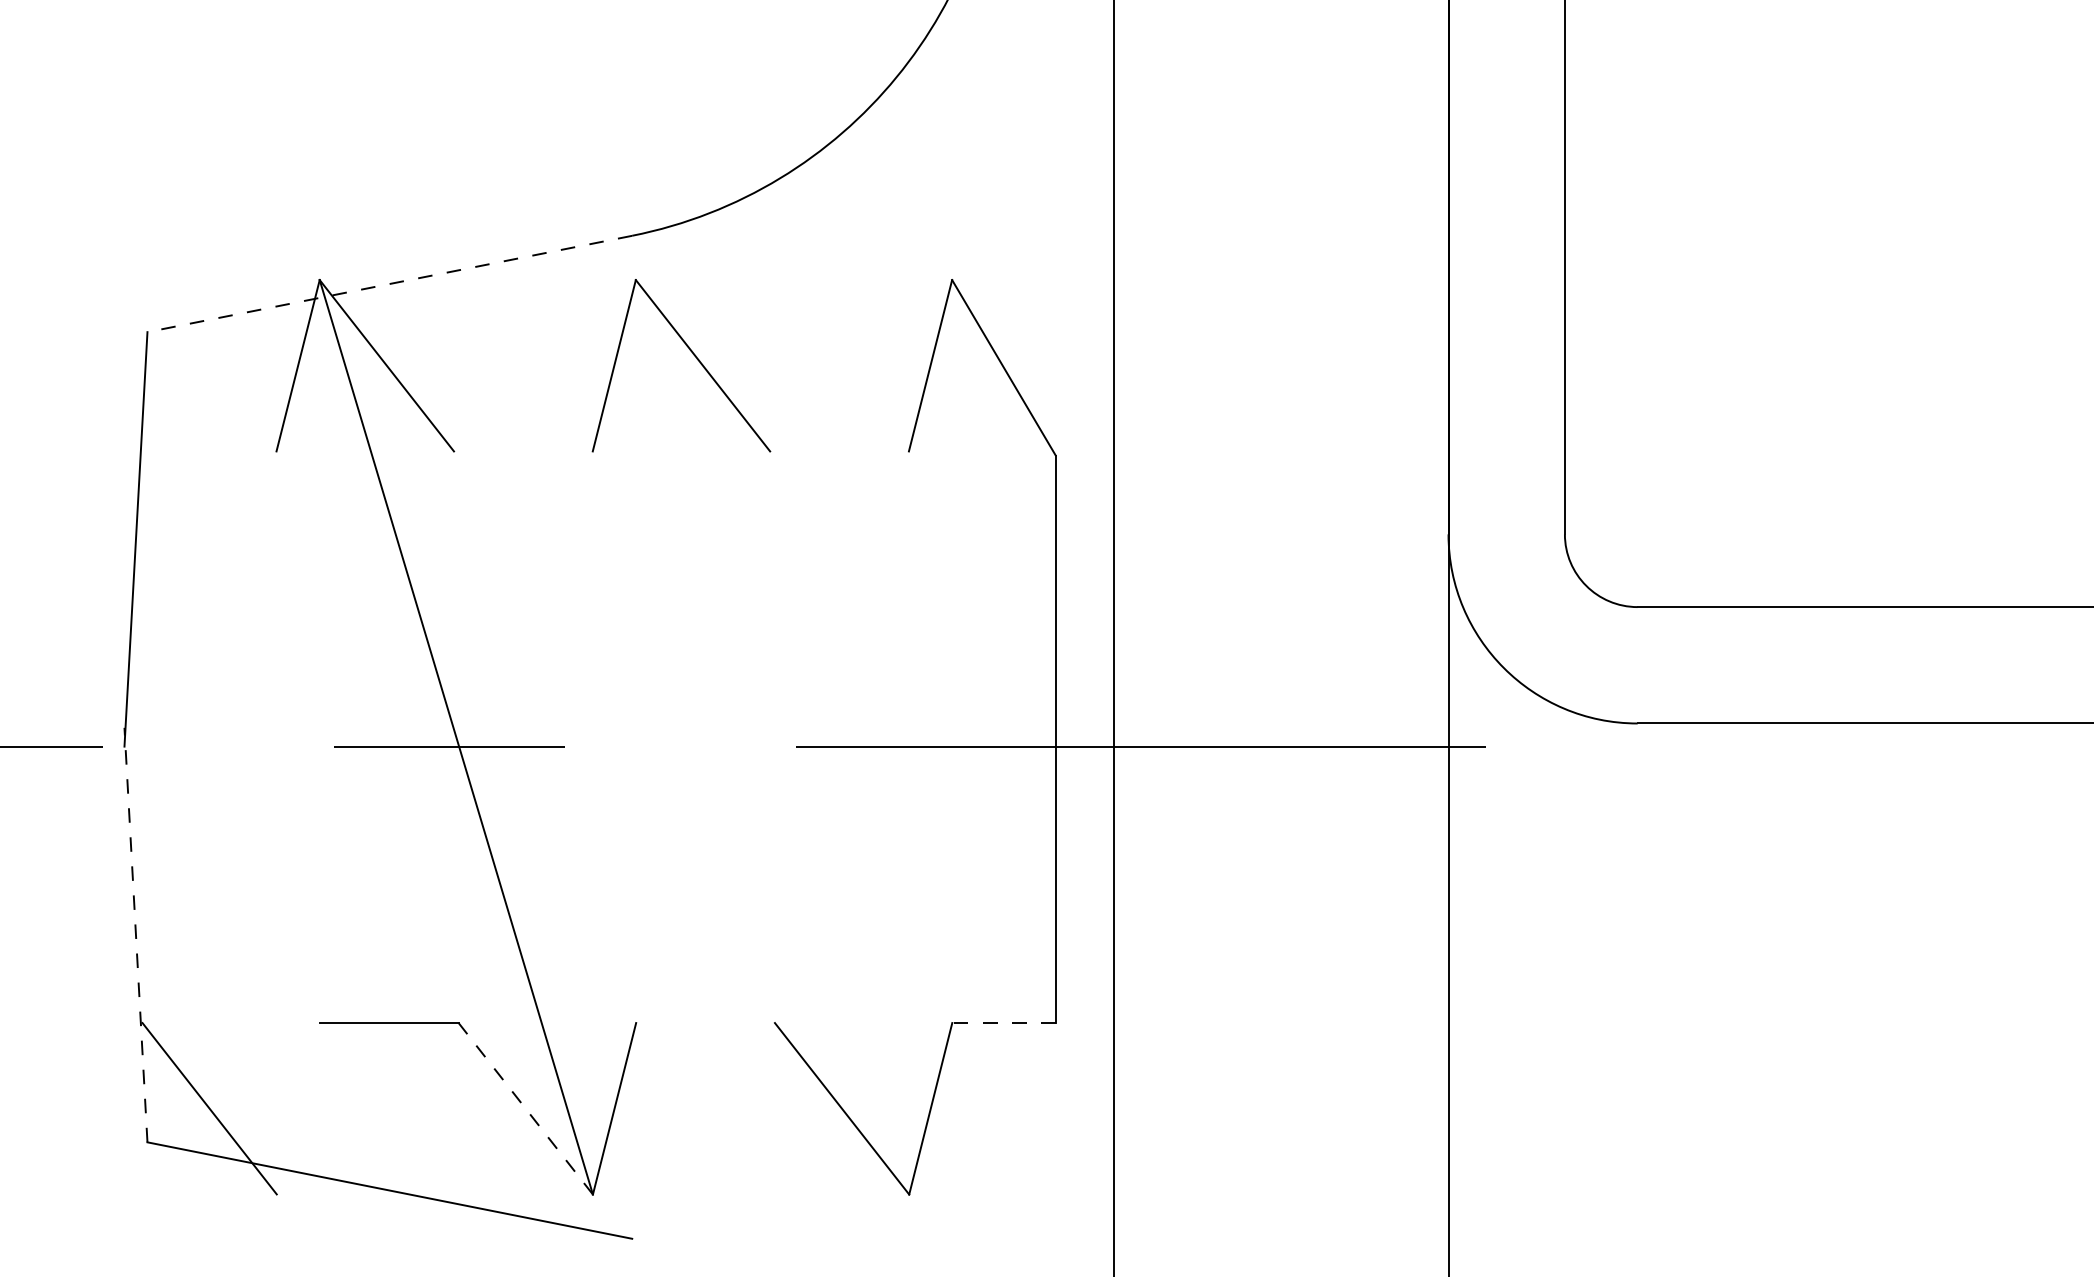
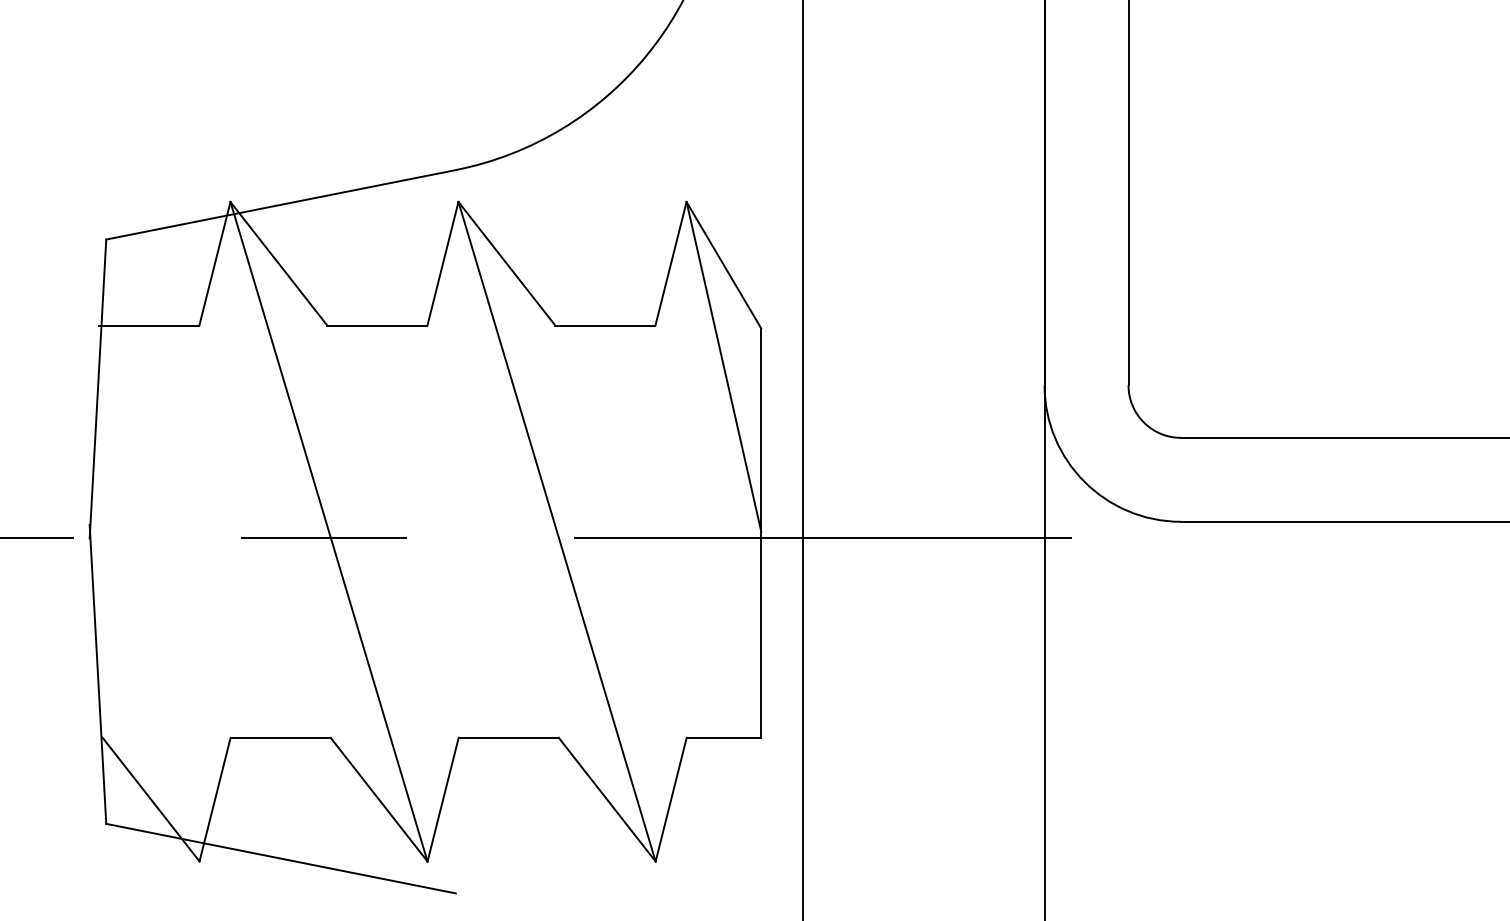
line: (389, 283) -> (280, 204), dashed -> solid
line: (207, 451) -> (149, 325), added
line: (523, 451) -> (377, 325), added
line: (839, 451) -> (605, 325), added
line: (1003, 508) -> (723, 366), added
line: (771, 736) -> (556, 531), added
line: (135, 935) -> (97, 674), dashed -> solid
line: (705, 1022) -> (508, 737), added
line: (1003, 1022) -> (723, 737), dashed -> solid
line: (297, 1108) -> (214, 799), added
line: (526, 1108) -> (379, 799), dashed -> solid

